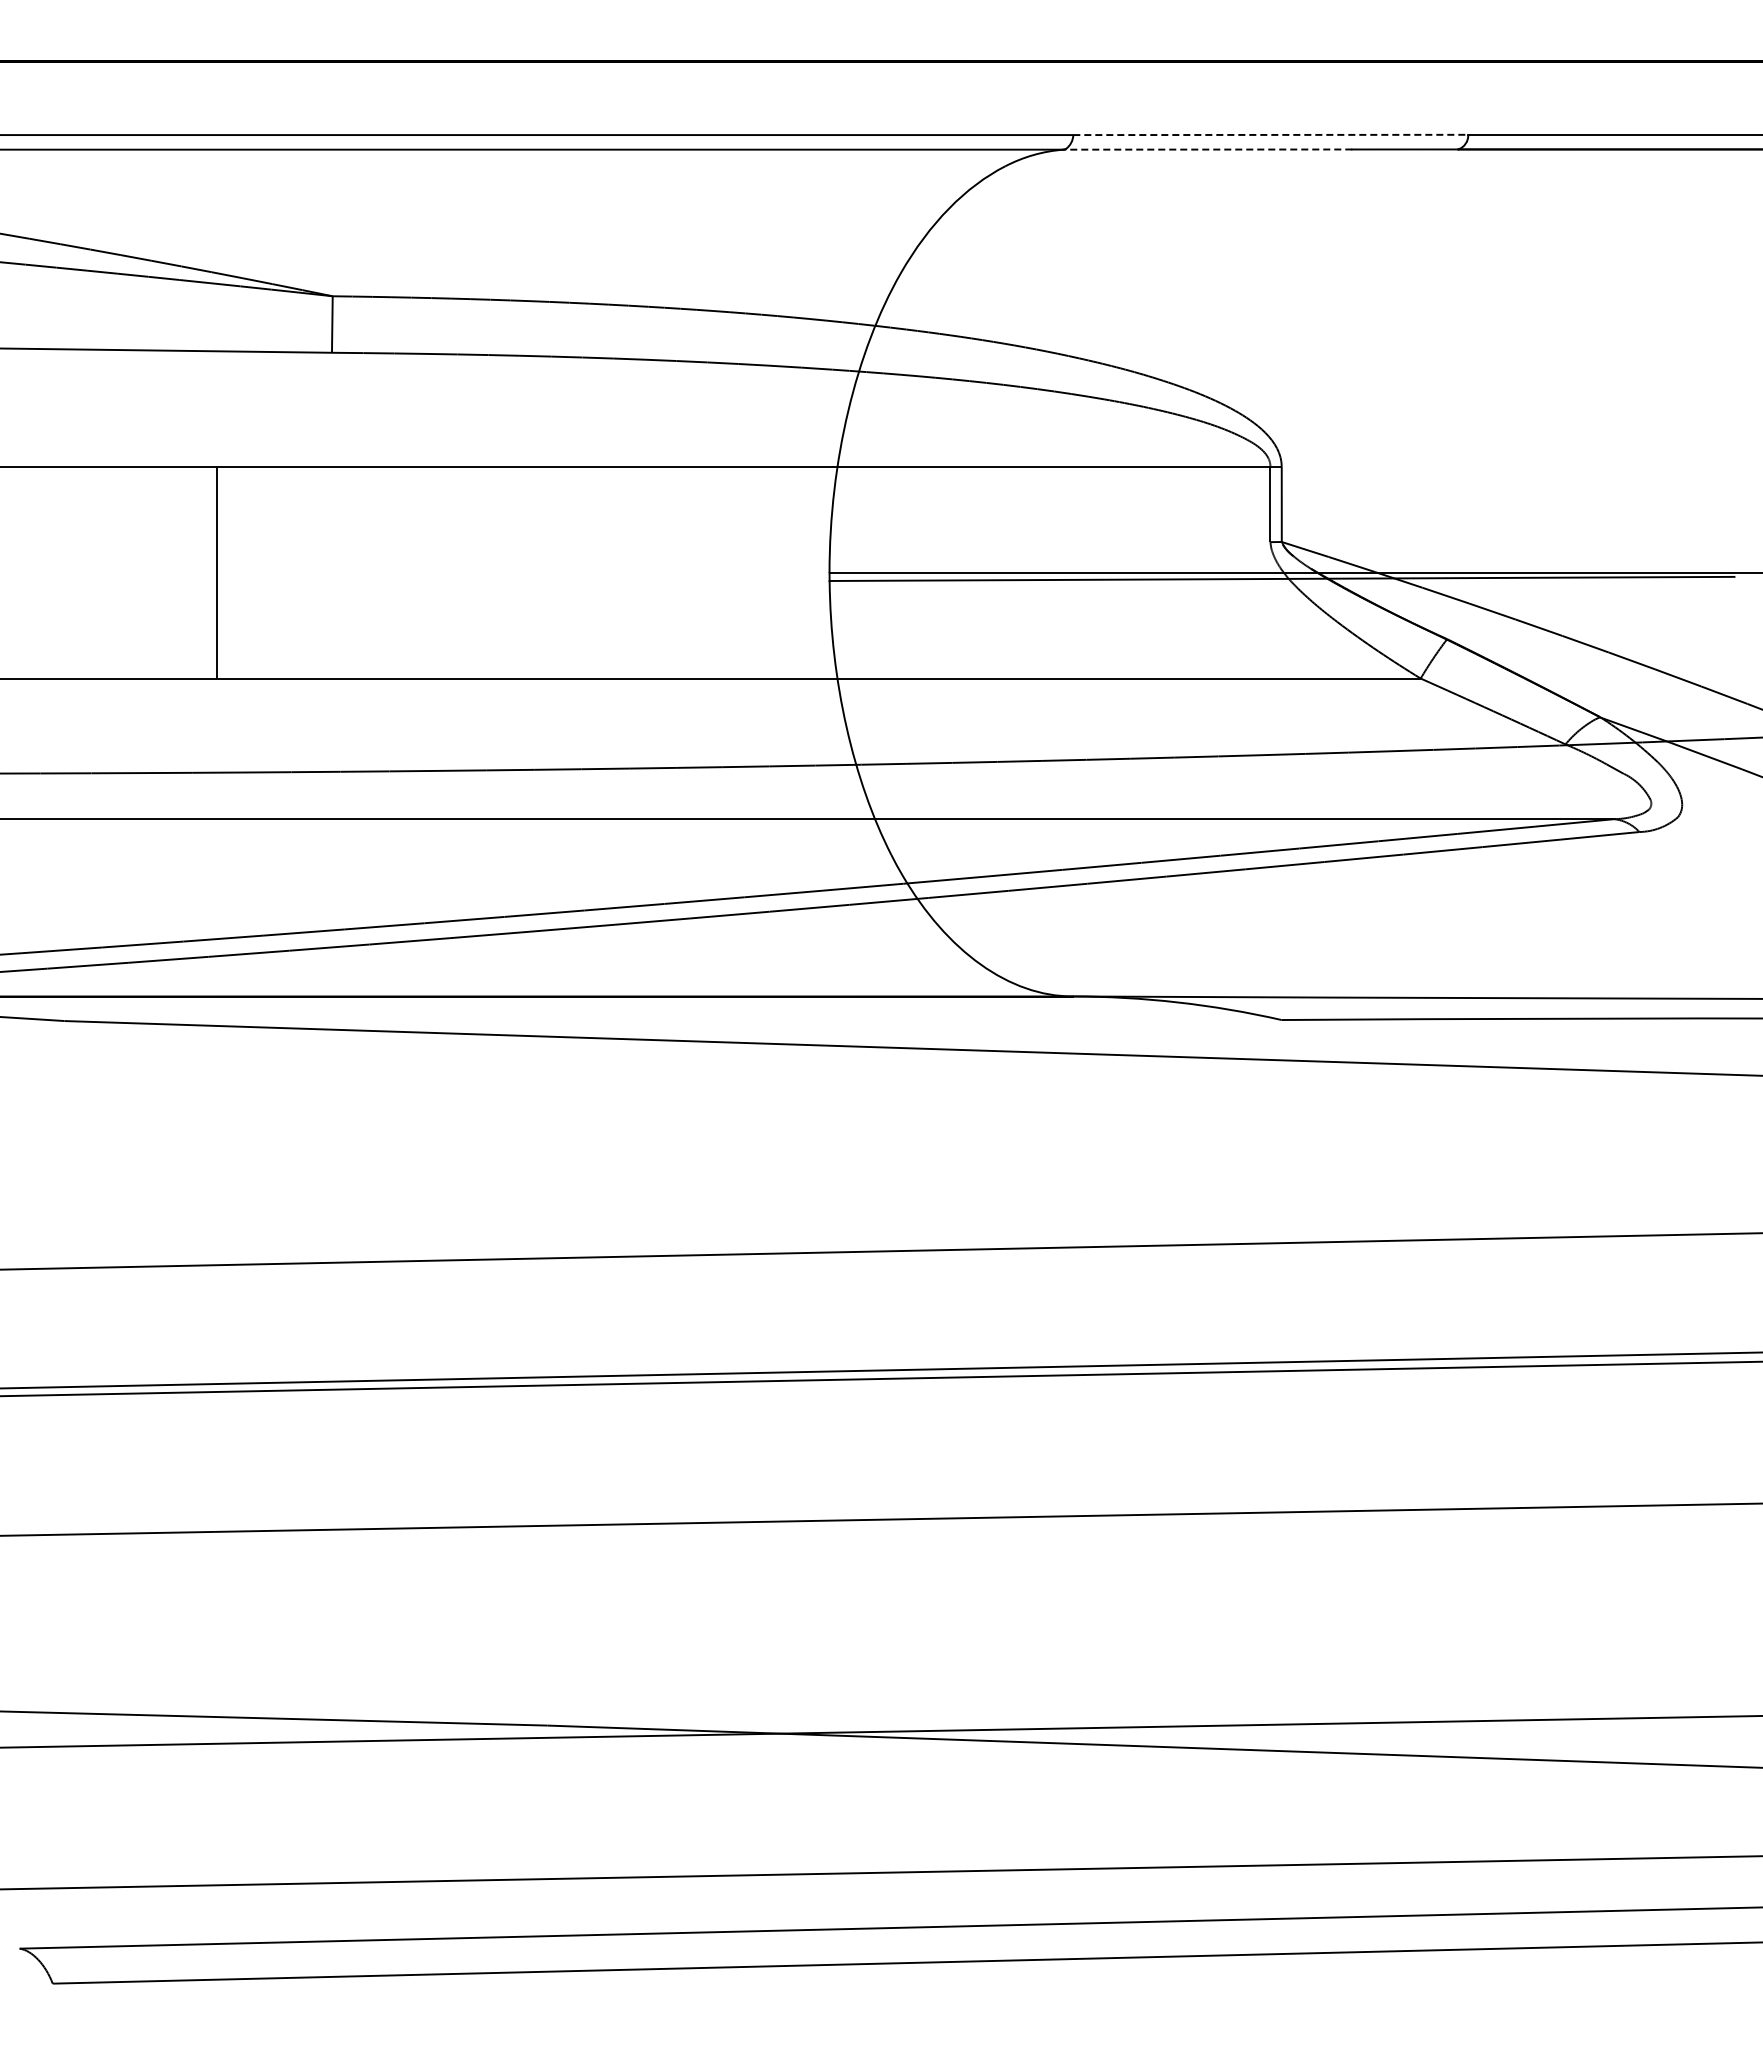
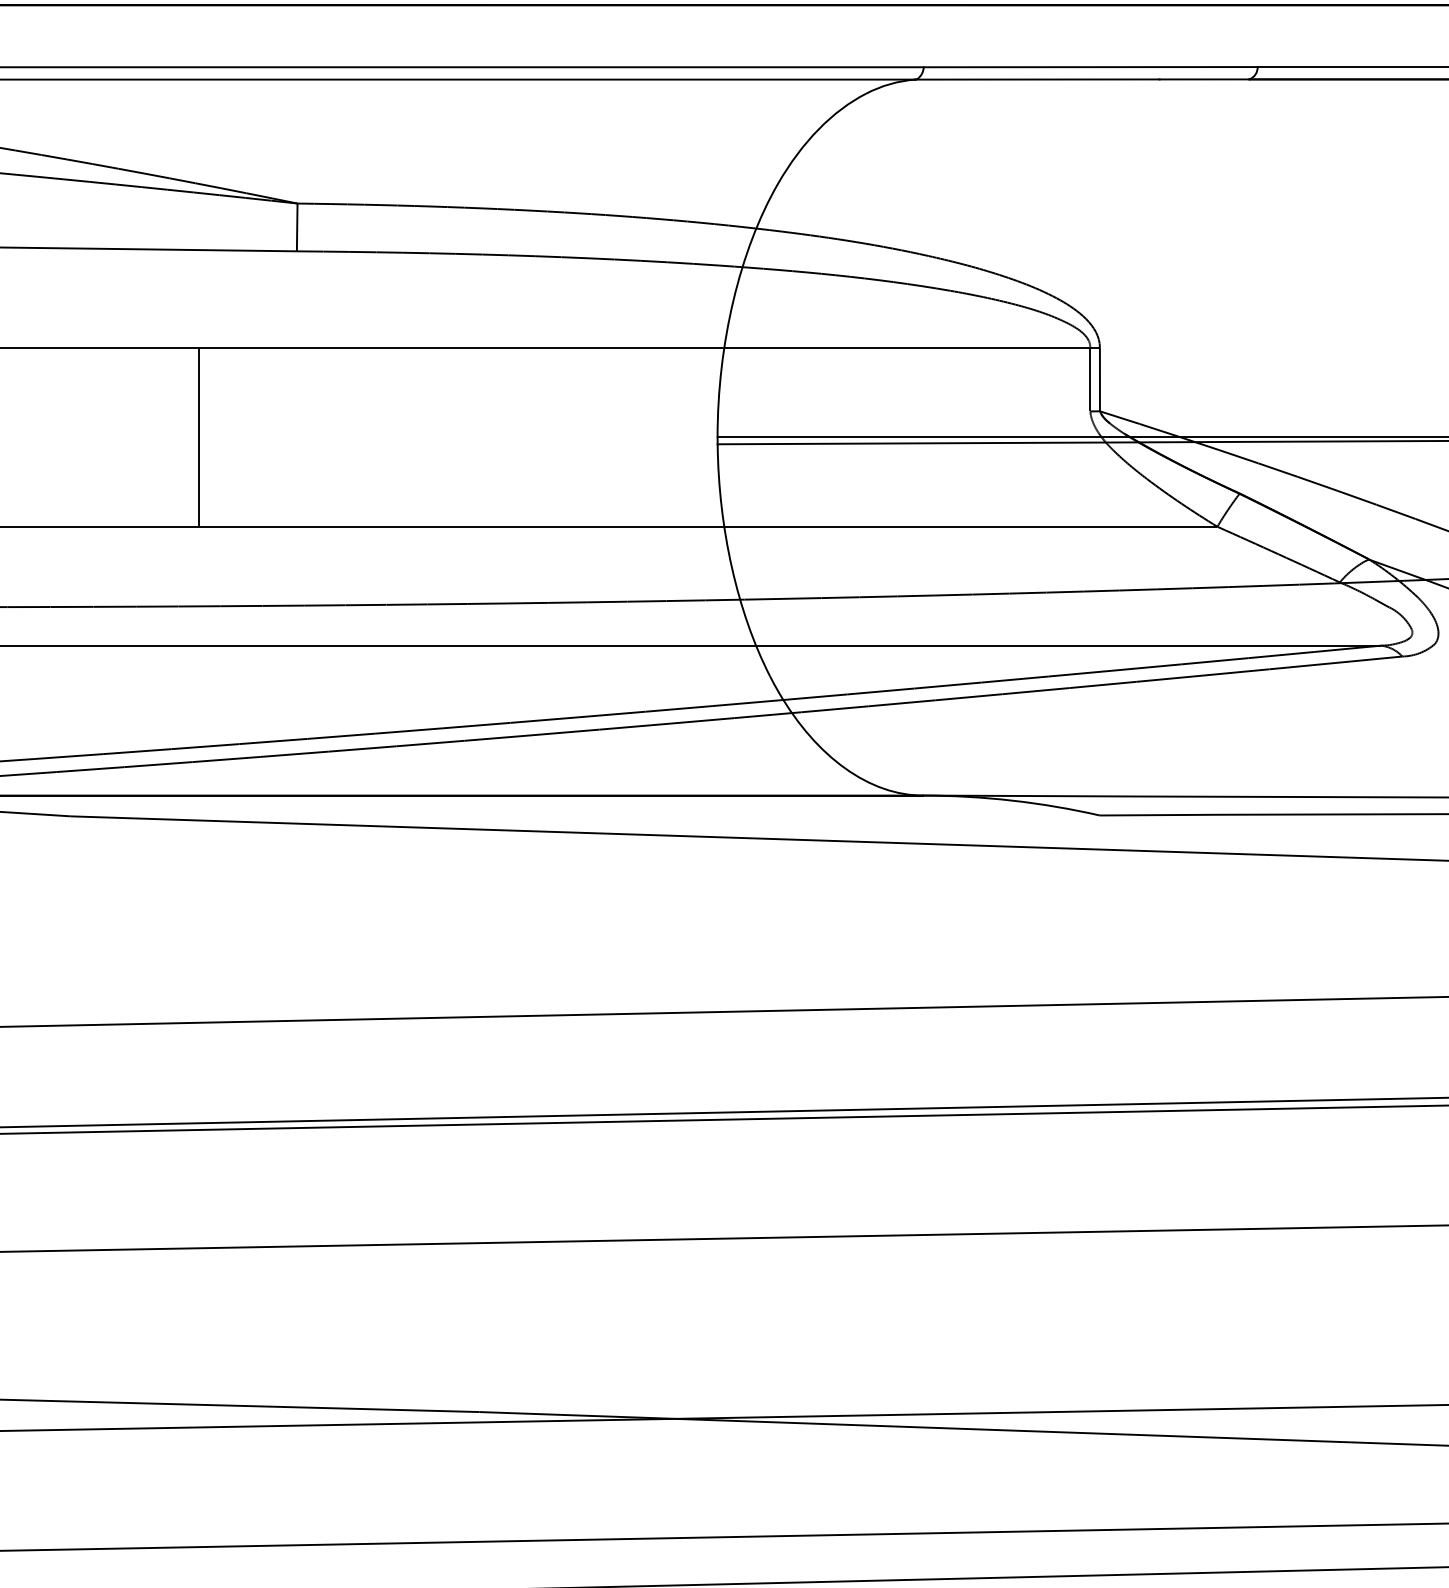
line: (1271, 134) -> (1091, 66), dashed -> solid
line: (1207, 149) -> (1037, 79), dashed -> solid

